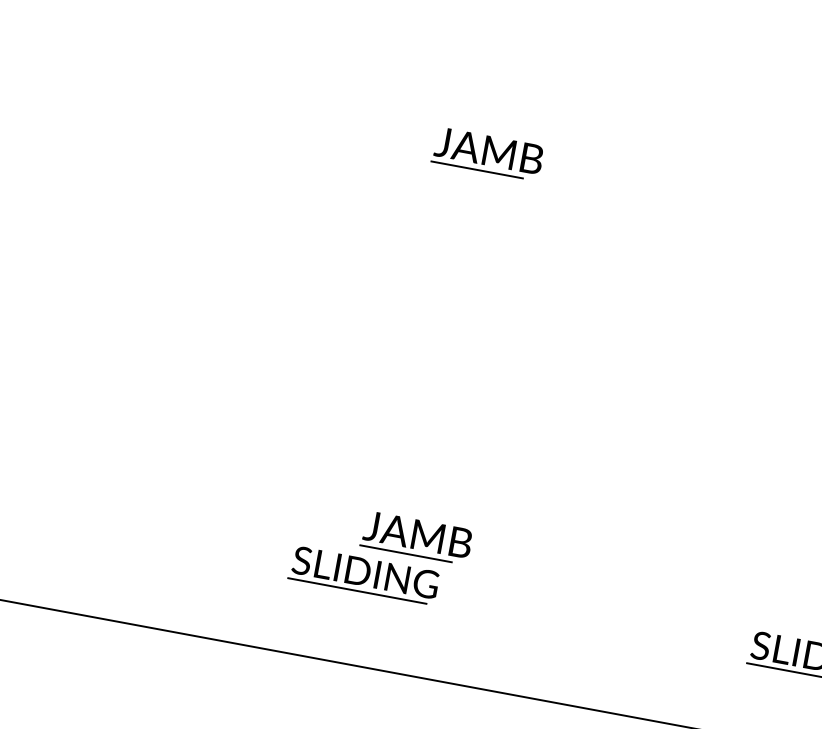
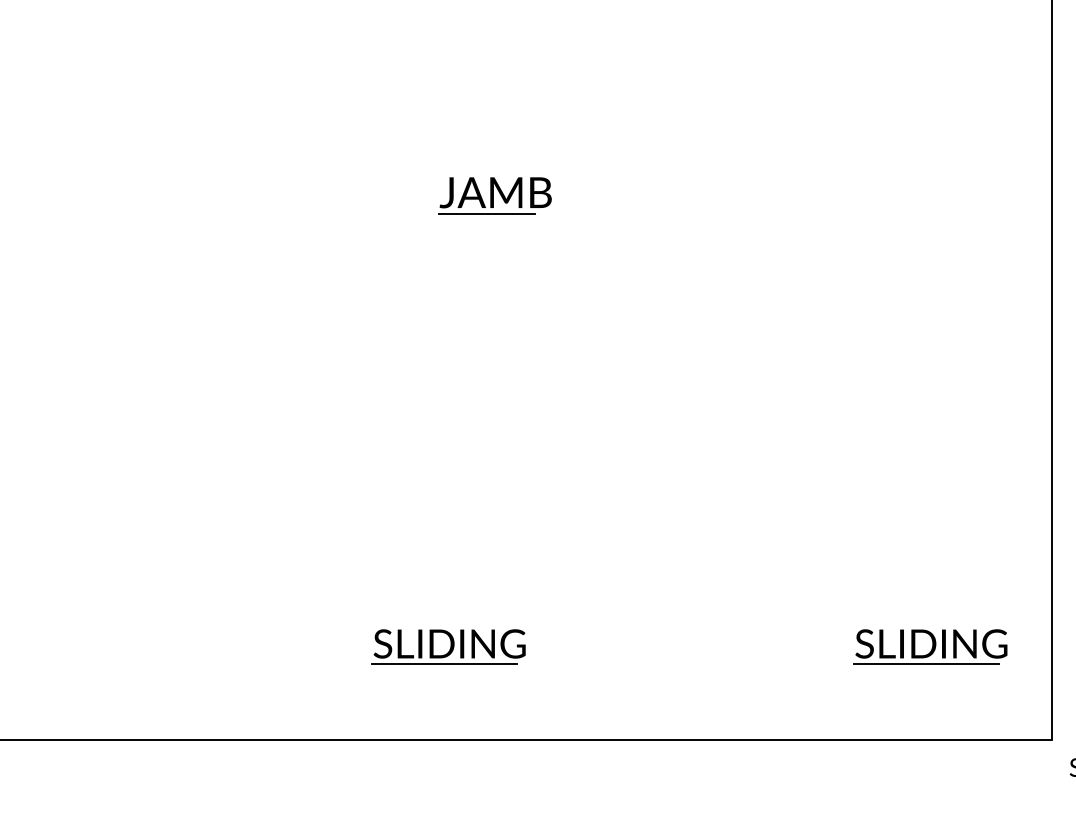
part: (416, 537) -> (494, 598), removed

